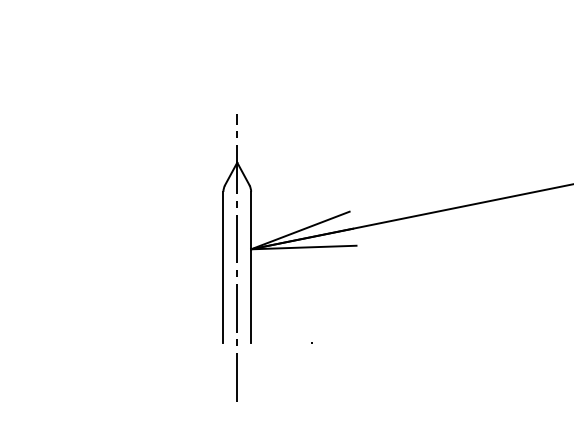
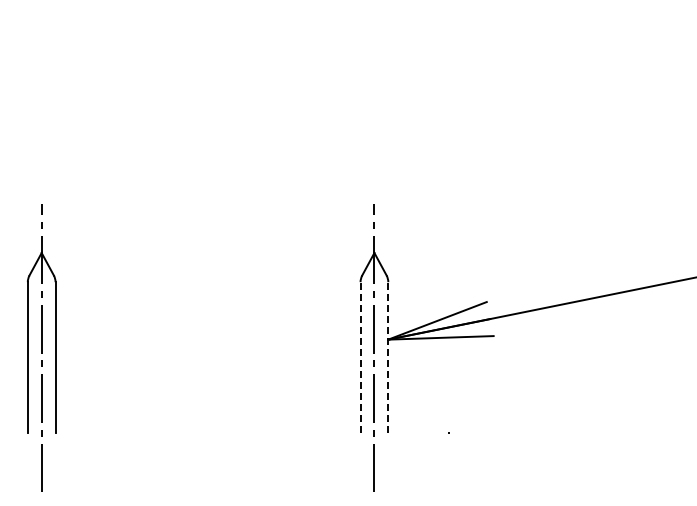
line: (223, 267) -> (360, 357), solid -> dashed
line: (251, 267) -> (388, 357), solid -> dashed

